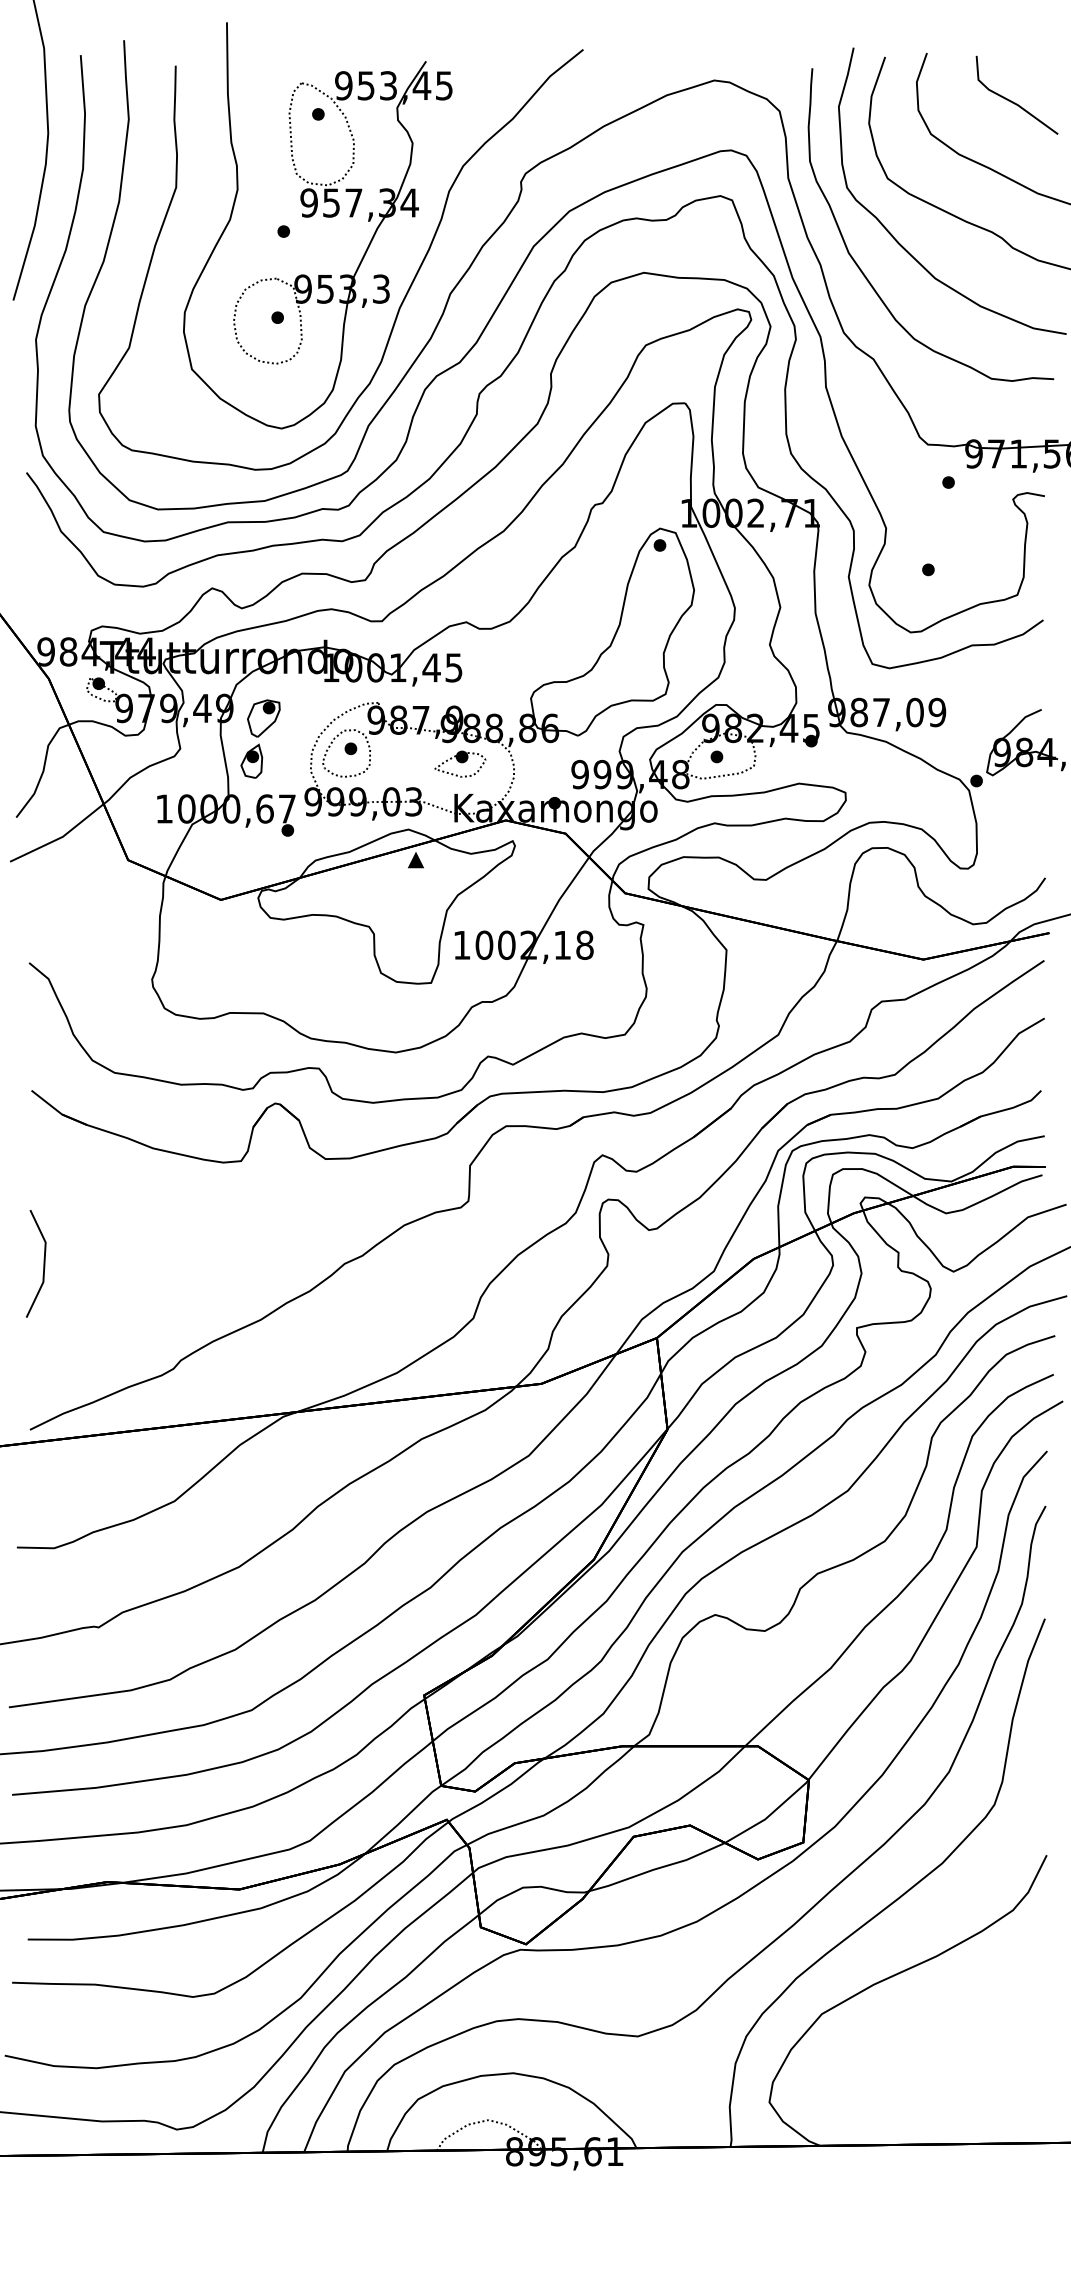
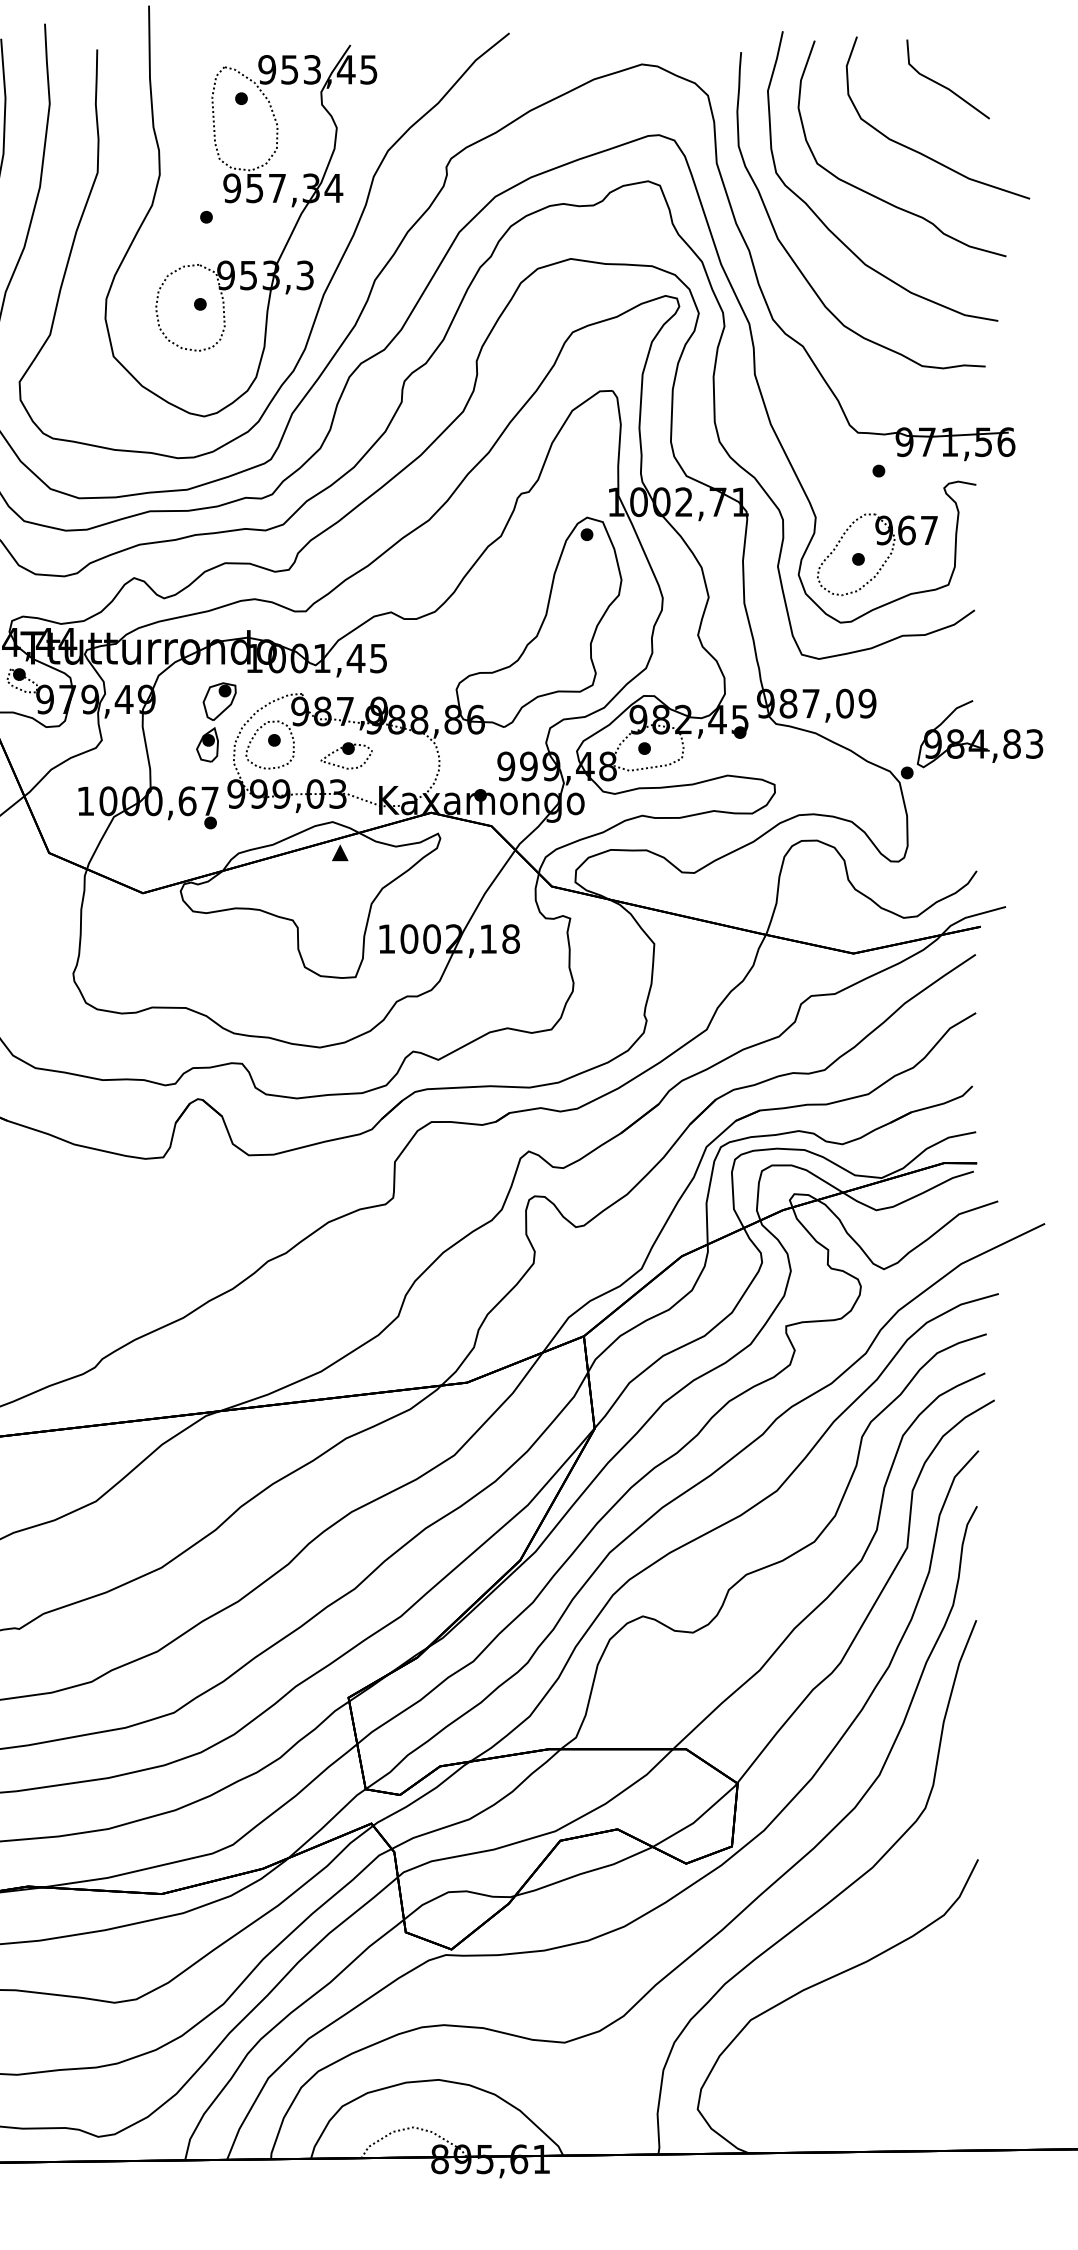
part: (954, 571) -> (884, 561), added
part: (260, 738) -> (216, 721), moved
part: (460, 763) -> (346, 755), moved

